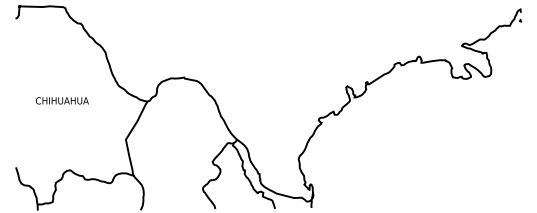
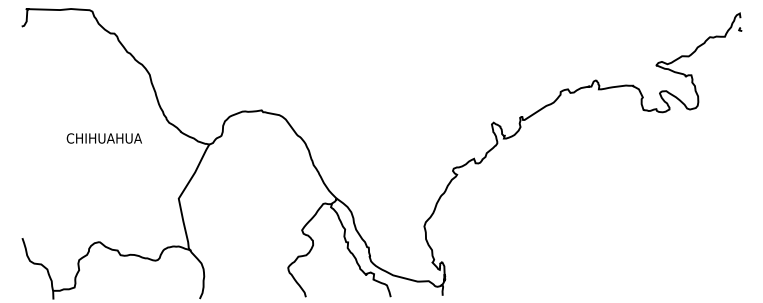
text: (61, 100) -> (103, 138), moved

